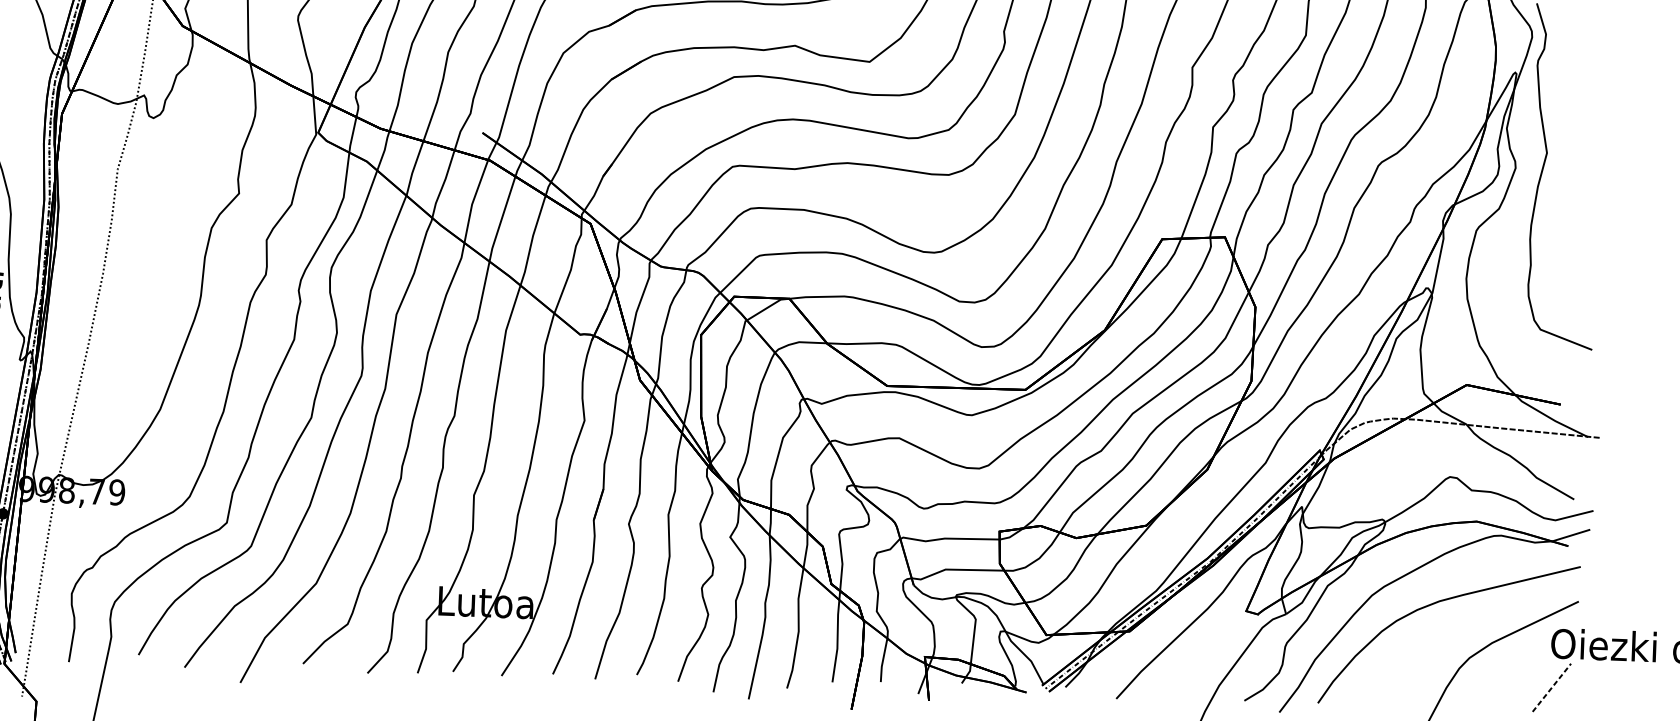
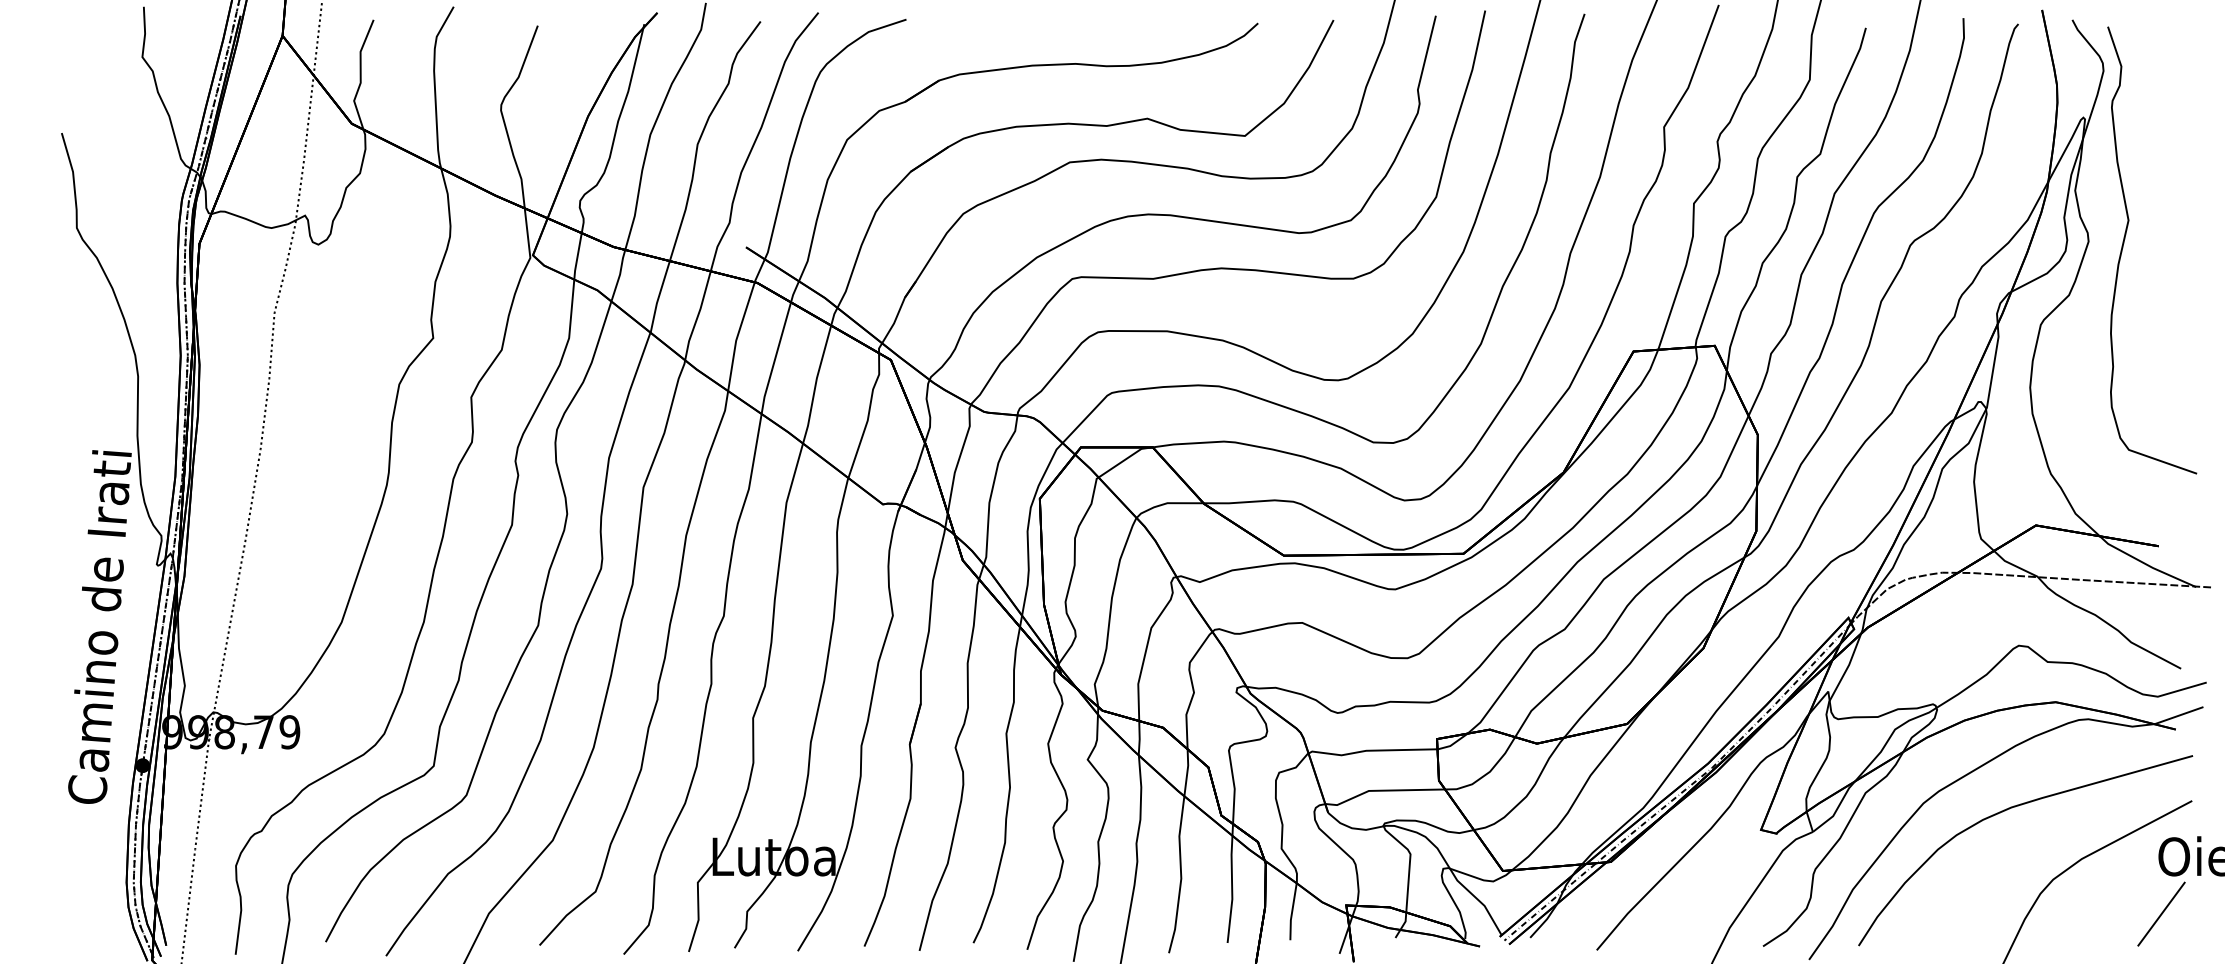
line: (1551, 688) -> (2161, 914), dashed -> solid

